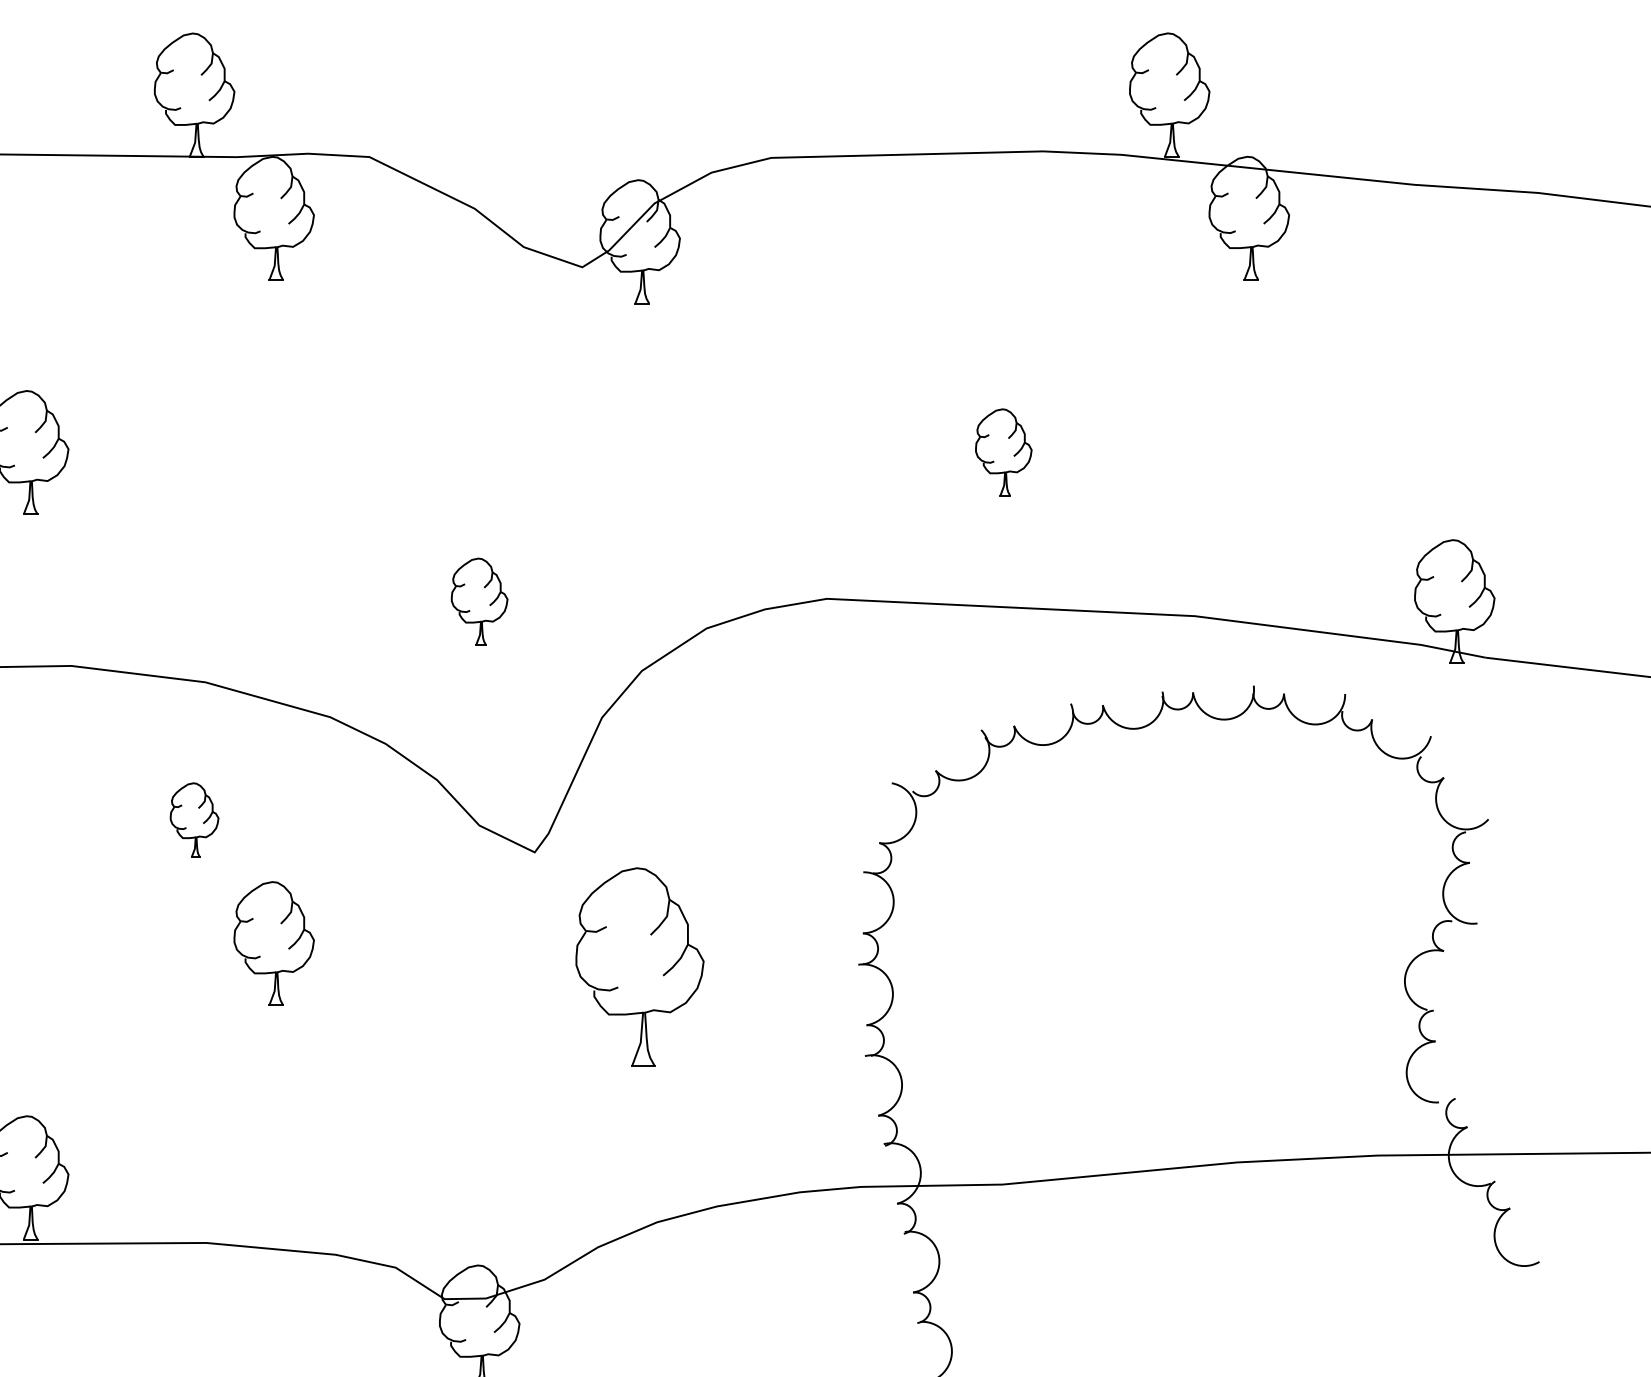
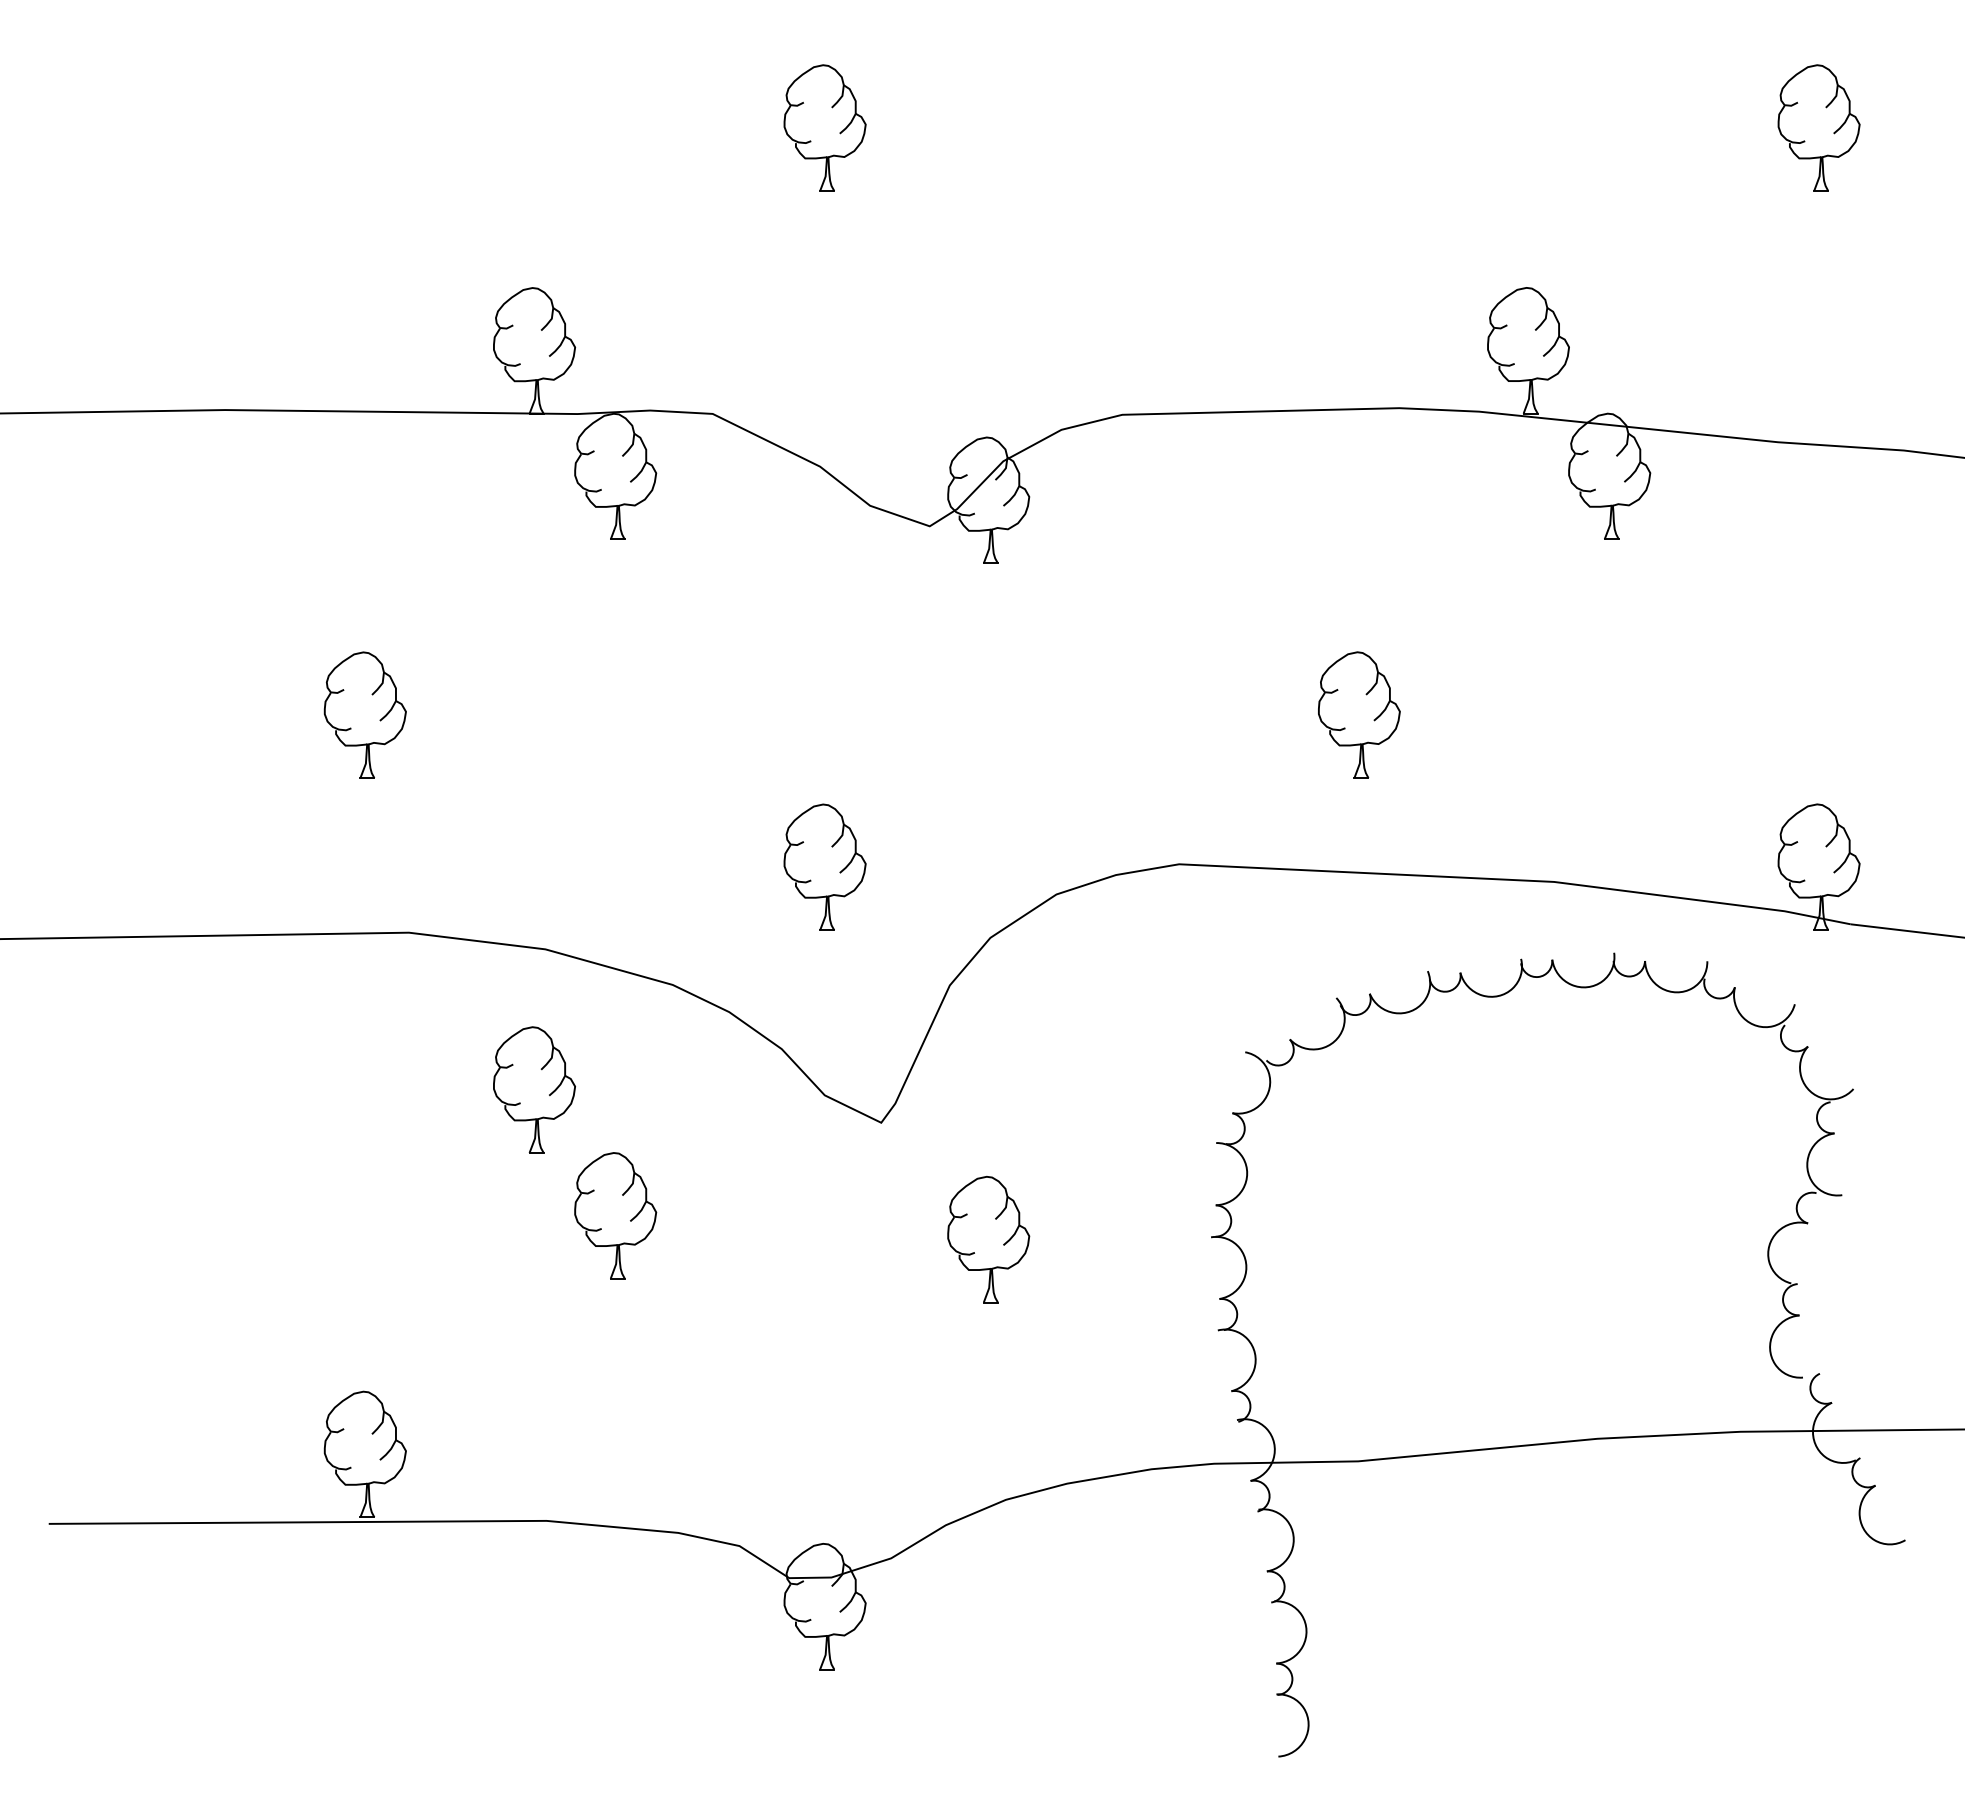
part: (1003, 451) -> (1359, 714), size x1.43
part: (479, 601) -> (824, 866), size x1.43
part: (194, 819) -> (534, 1089), size x1.67
part: (639, 966) -> (988, 1239), size x0.62

